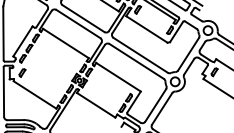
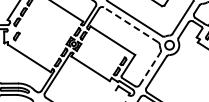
line: (136, 61) -> (130, 24), solid -> dashed
line: (156, 105) -> (150, 68), solid -> dashed

